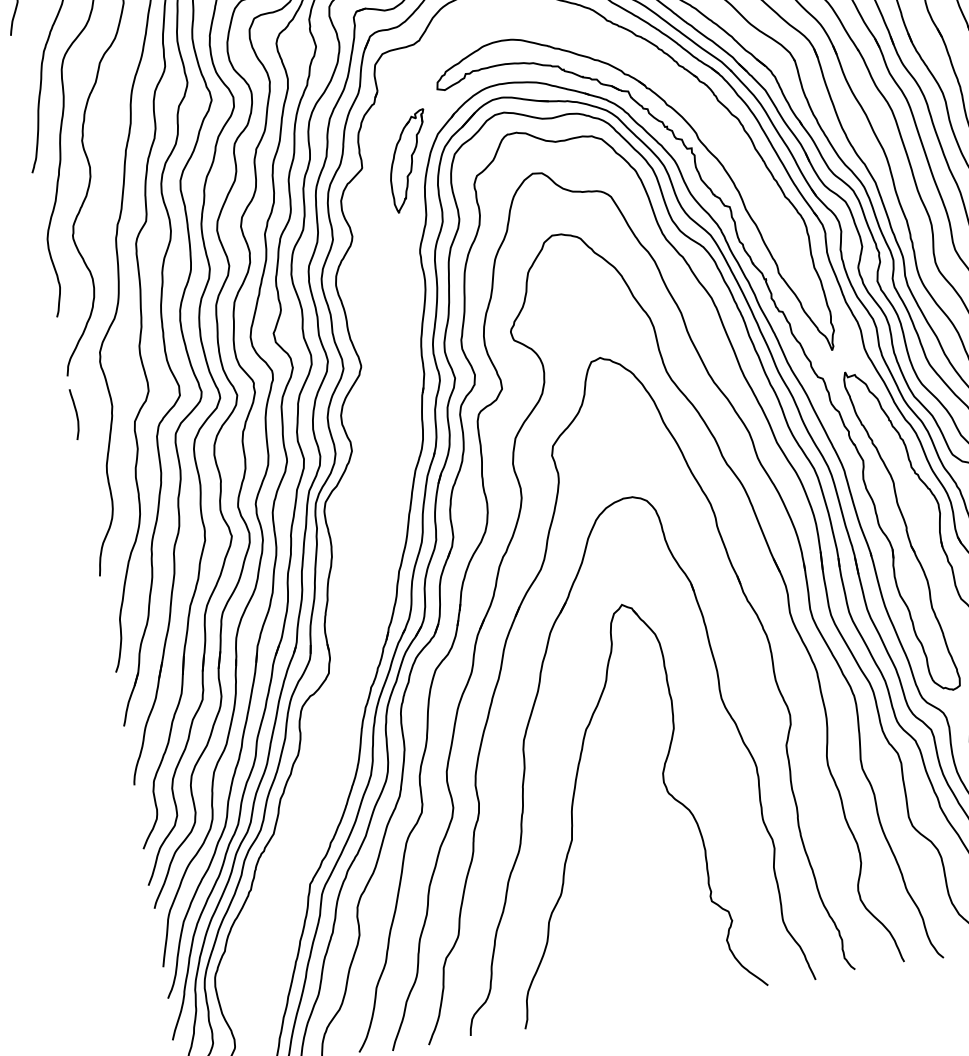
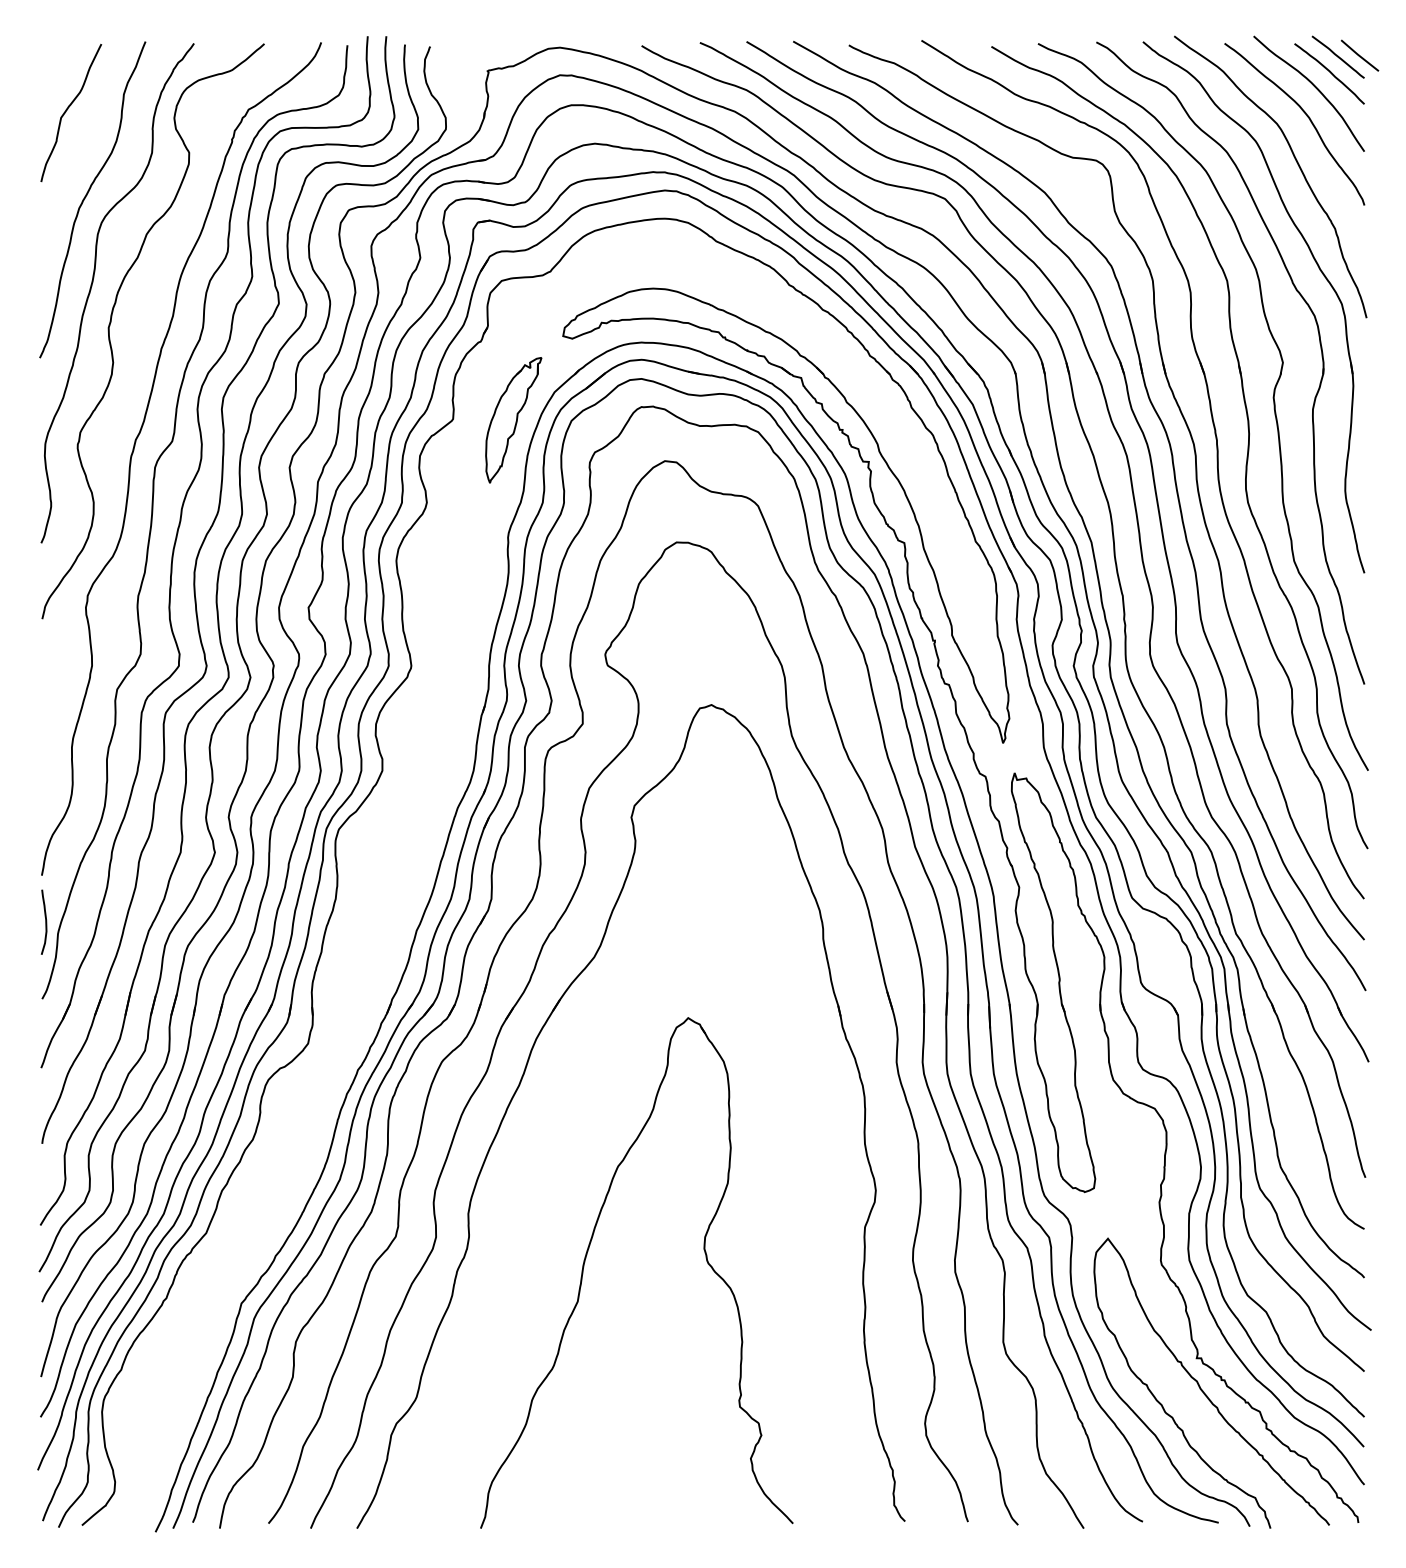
curve: (76, 413) -> (45, 921), moved
part: (525, 761) -> (535, 1194), removed

